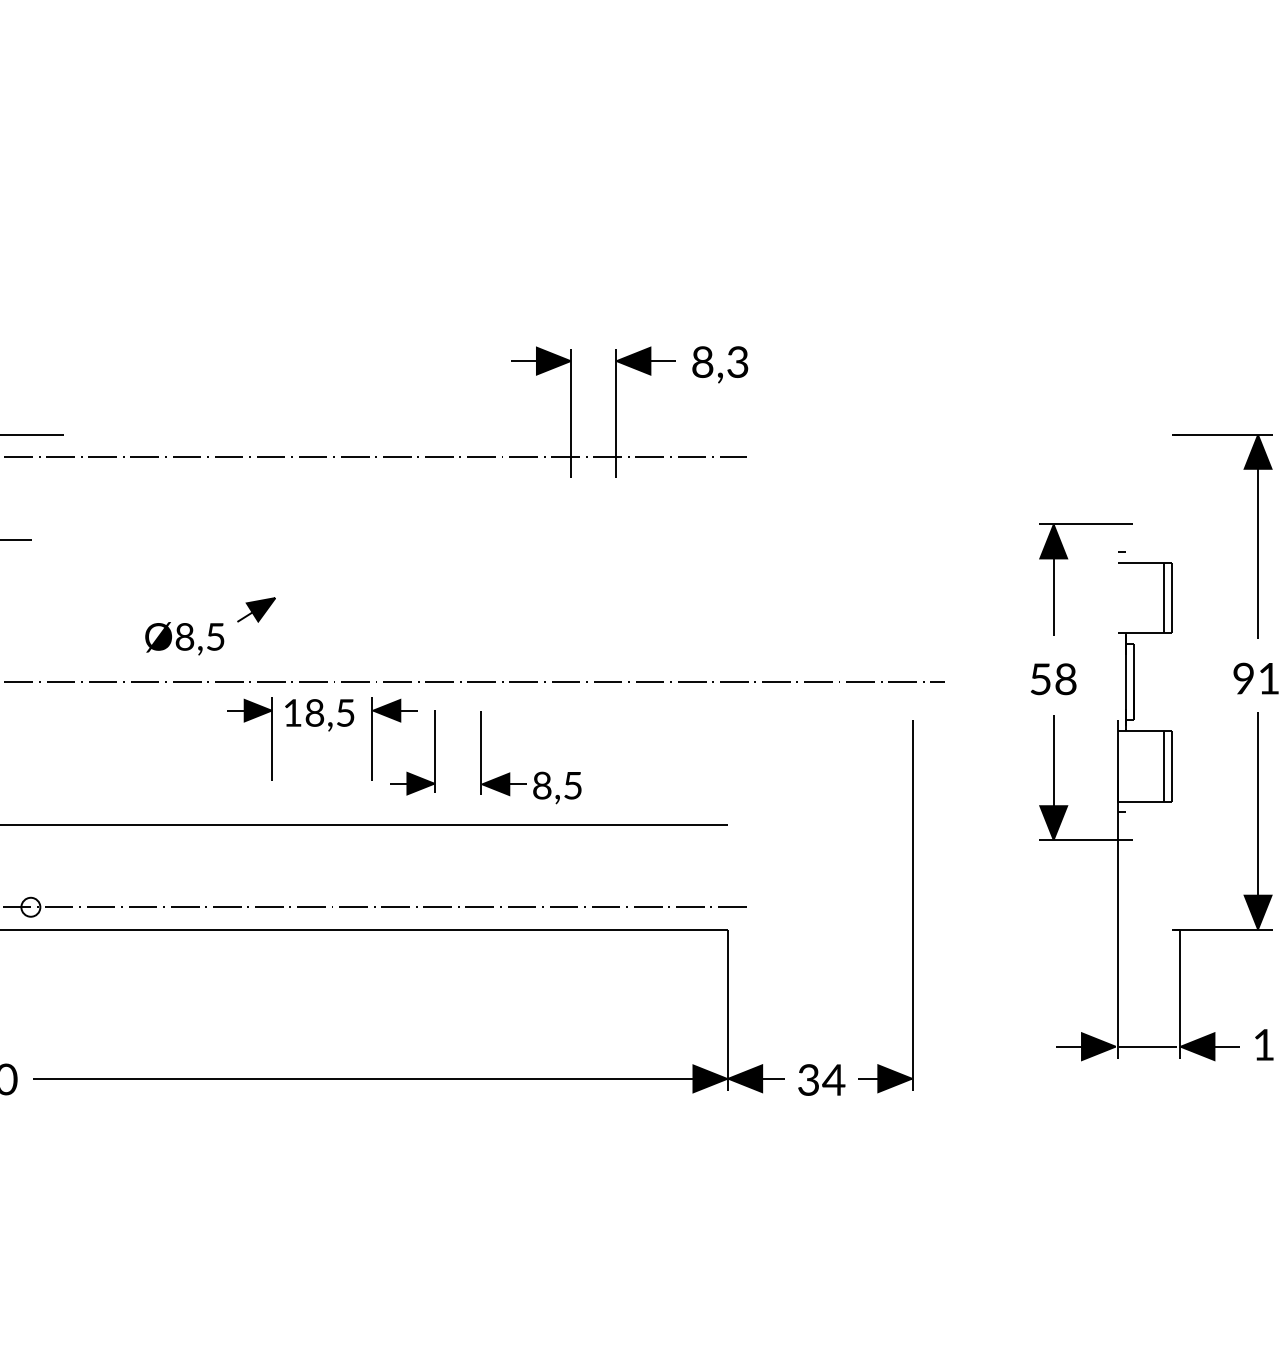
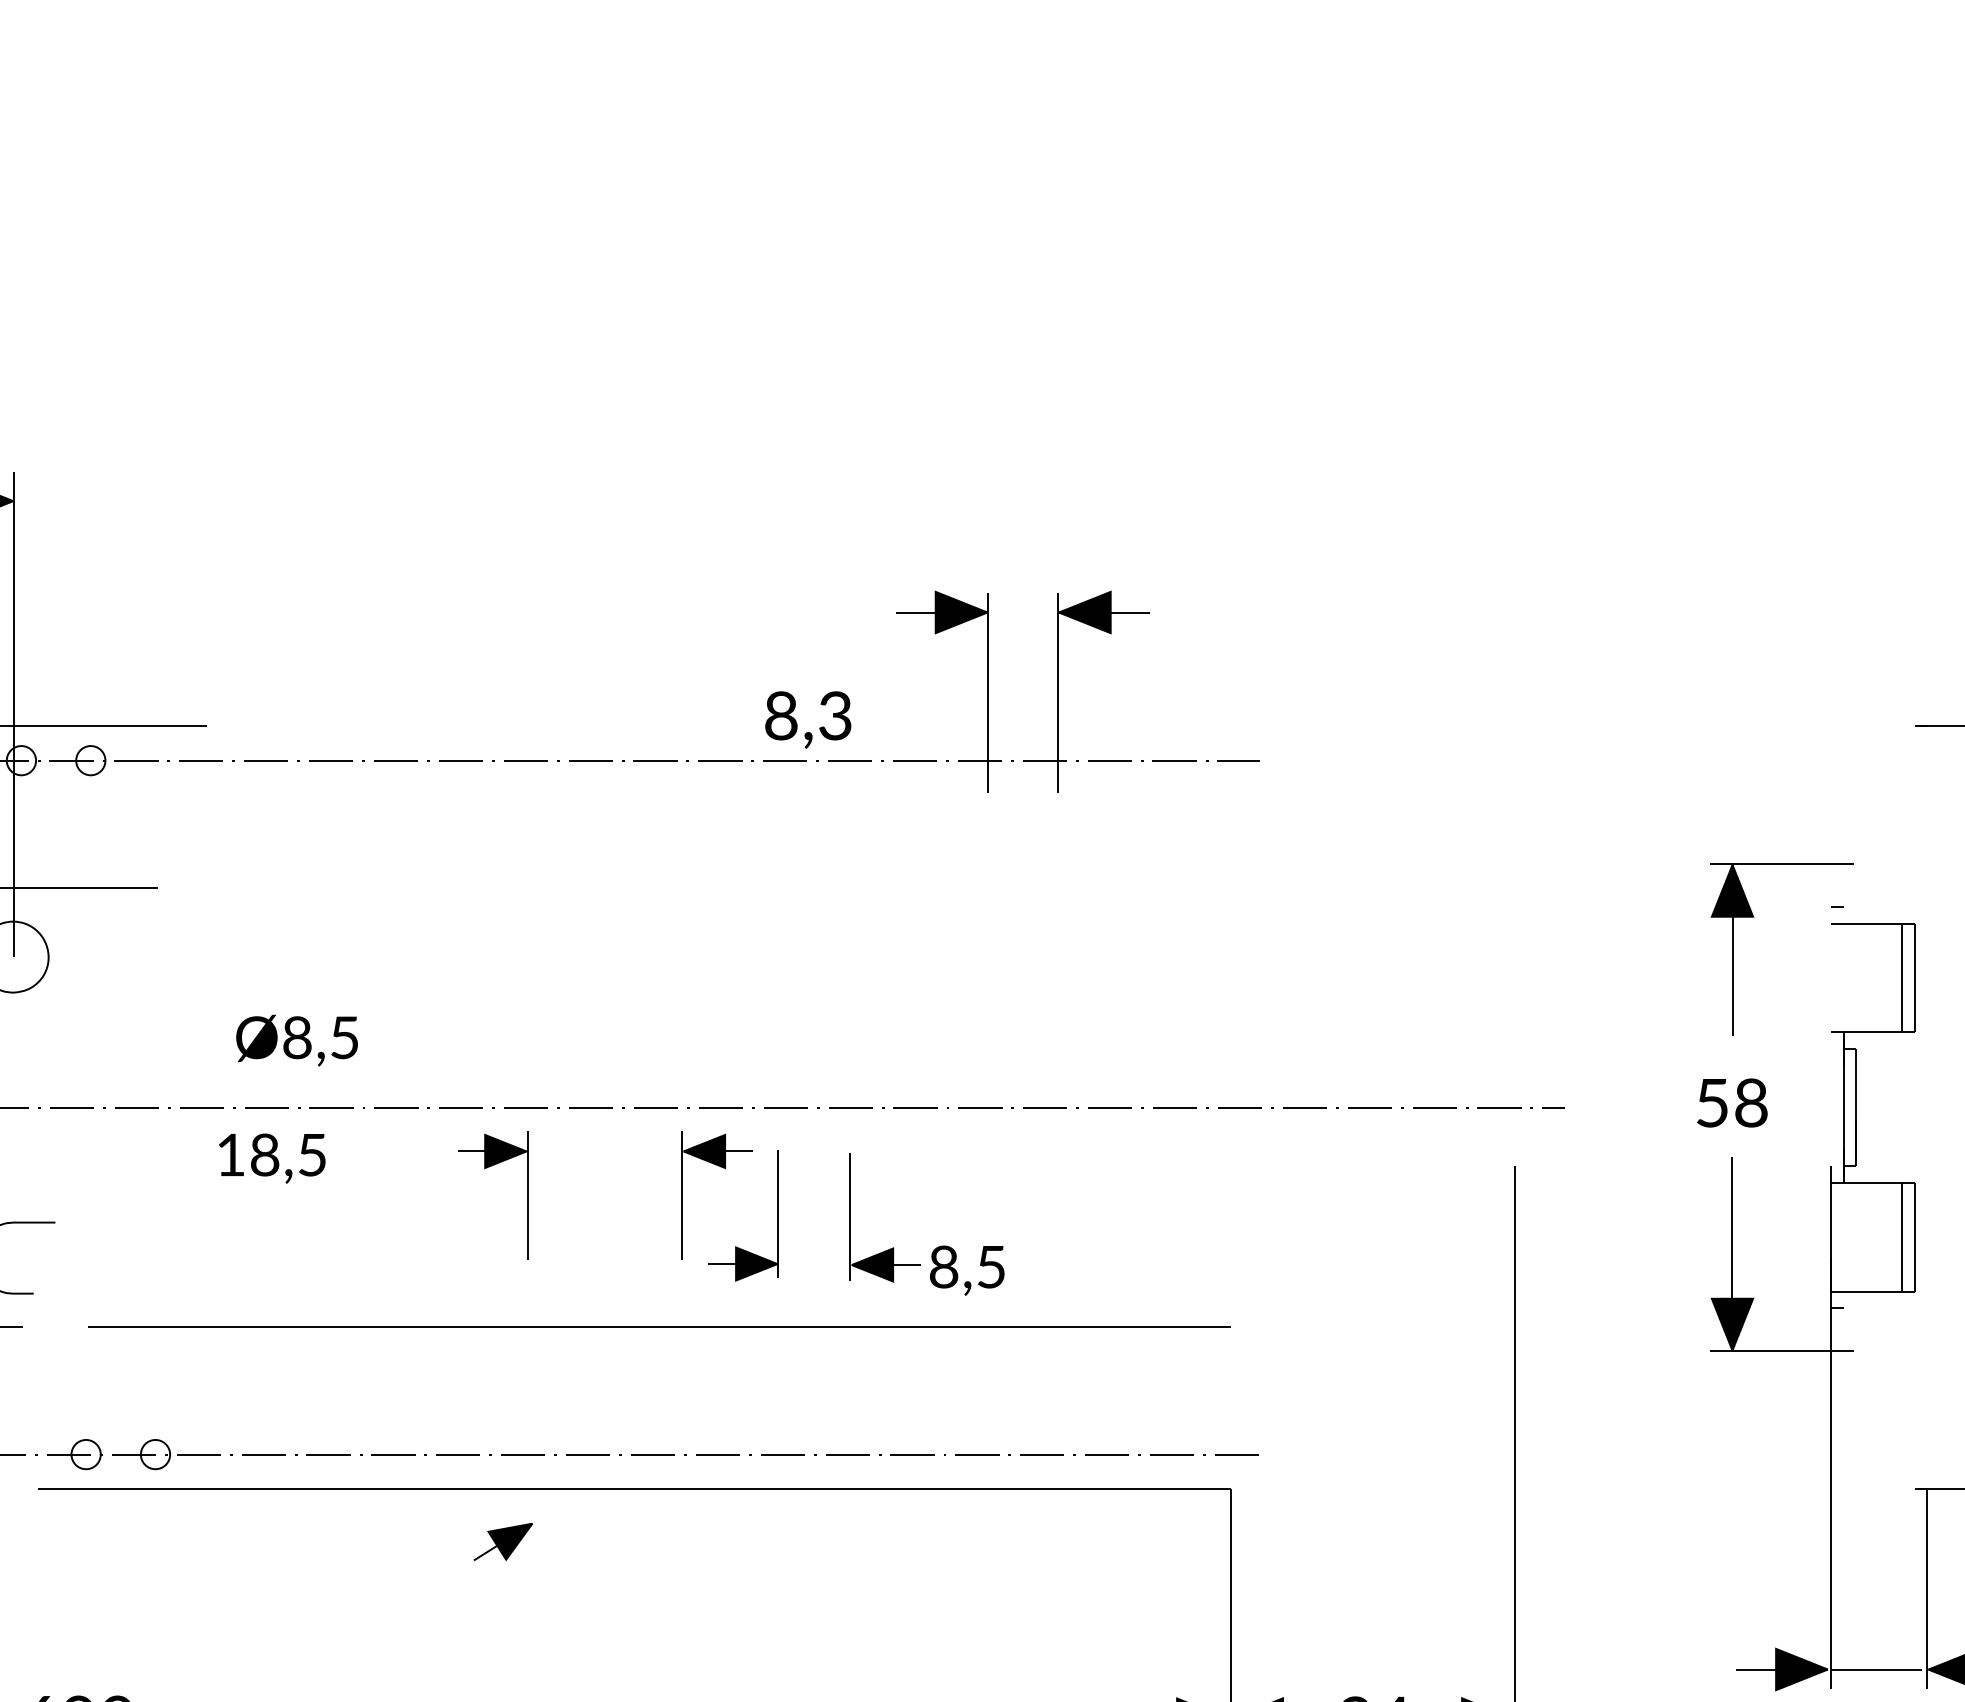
text: (720, 364) -> (808, 719), moved
part: (256, 609) -> (503, 1541), moved
text: (184, 638) -> (296, 1040), moved
text: (319, 715) -> (272, 1158), moved

